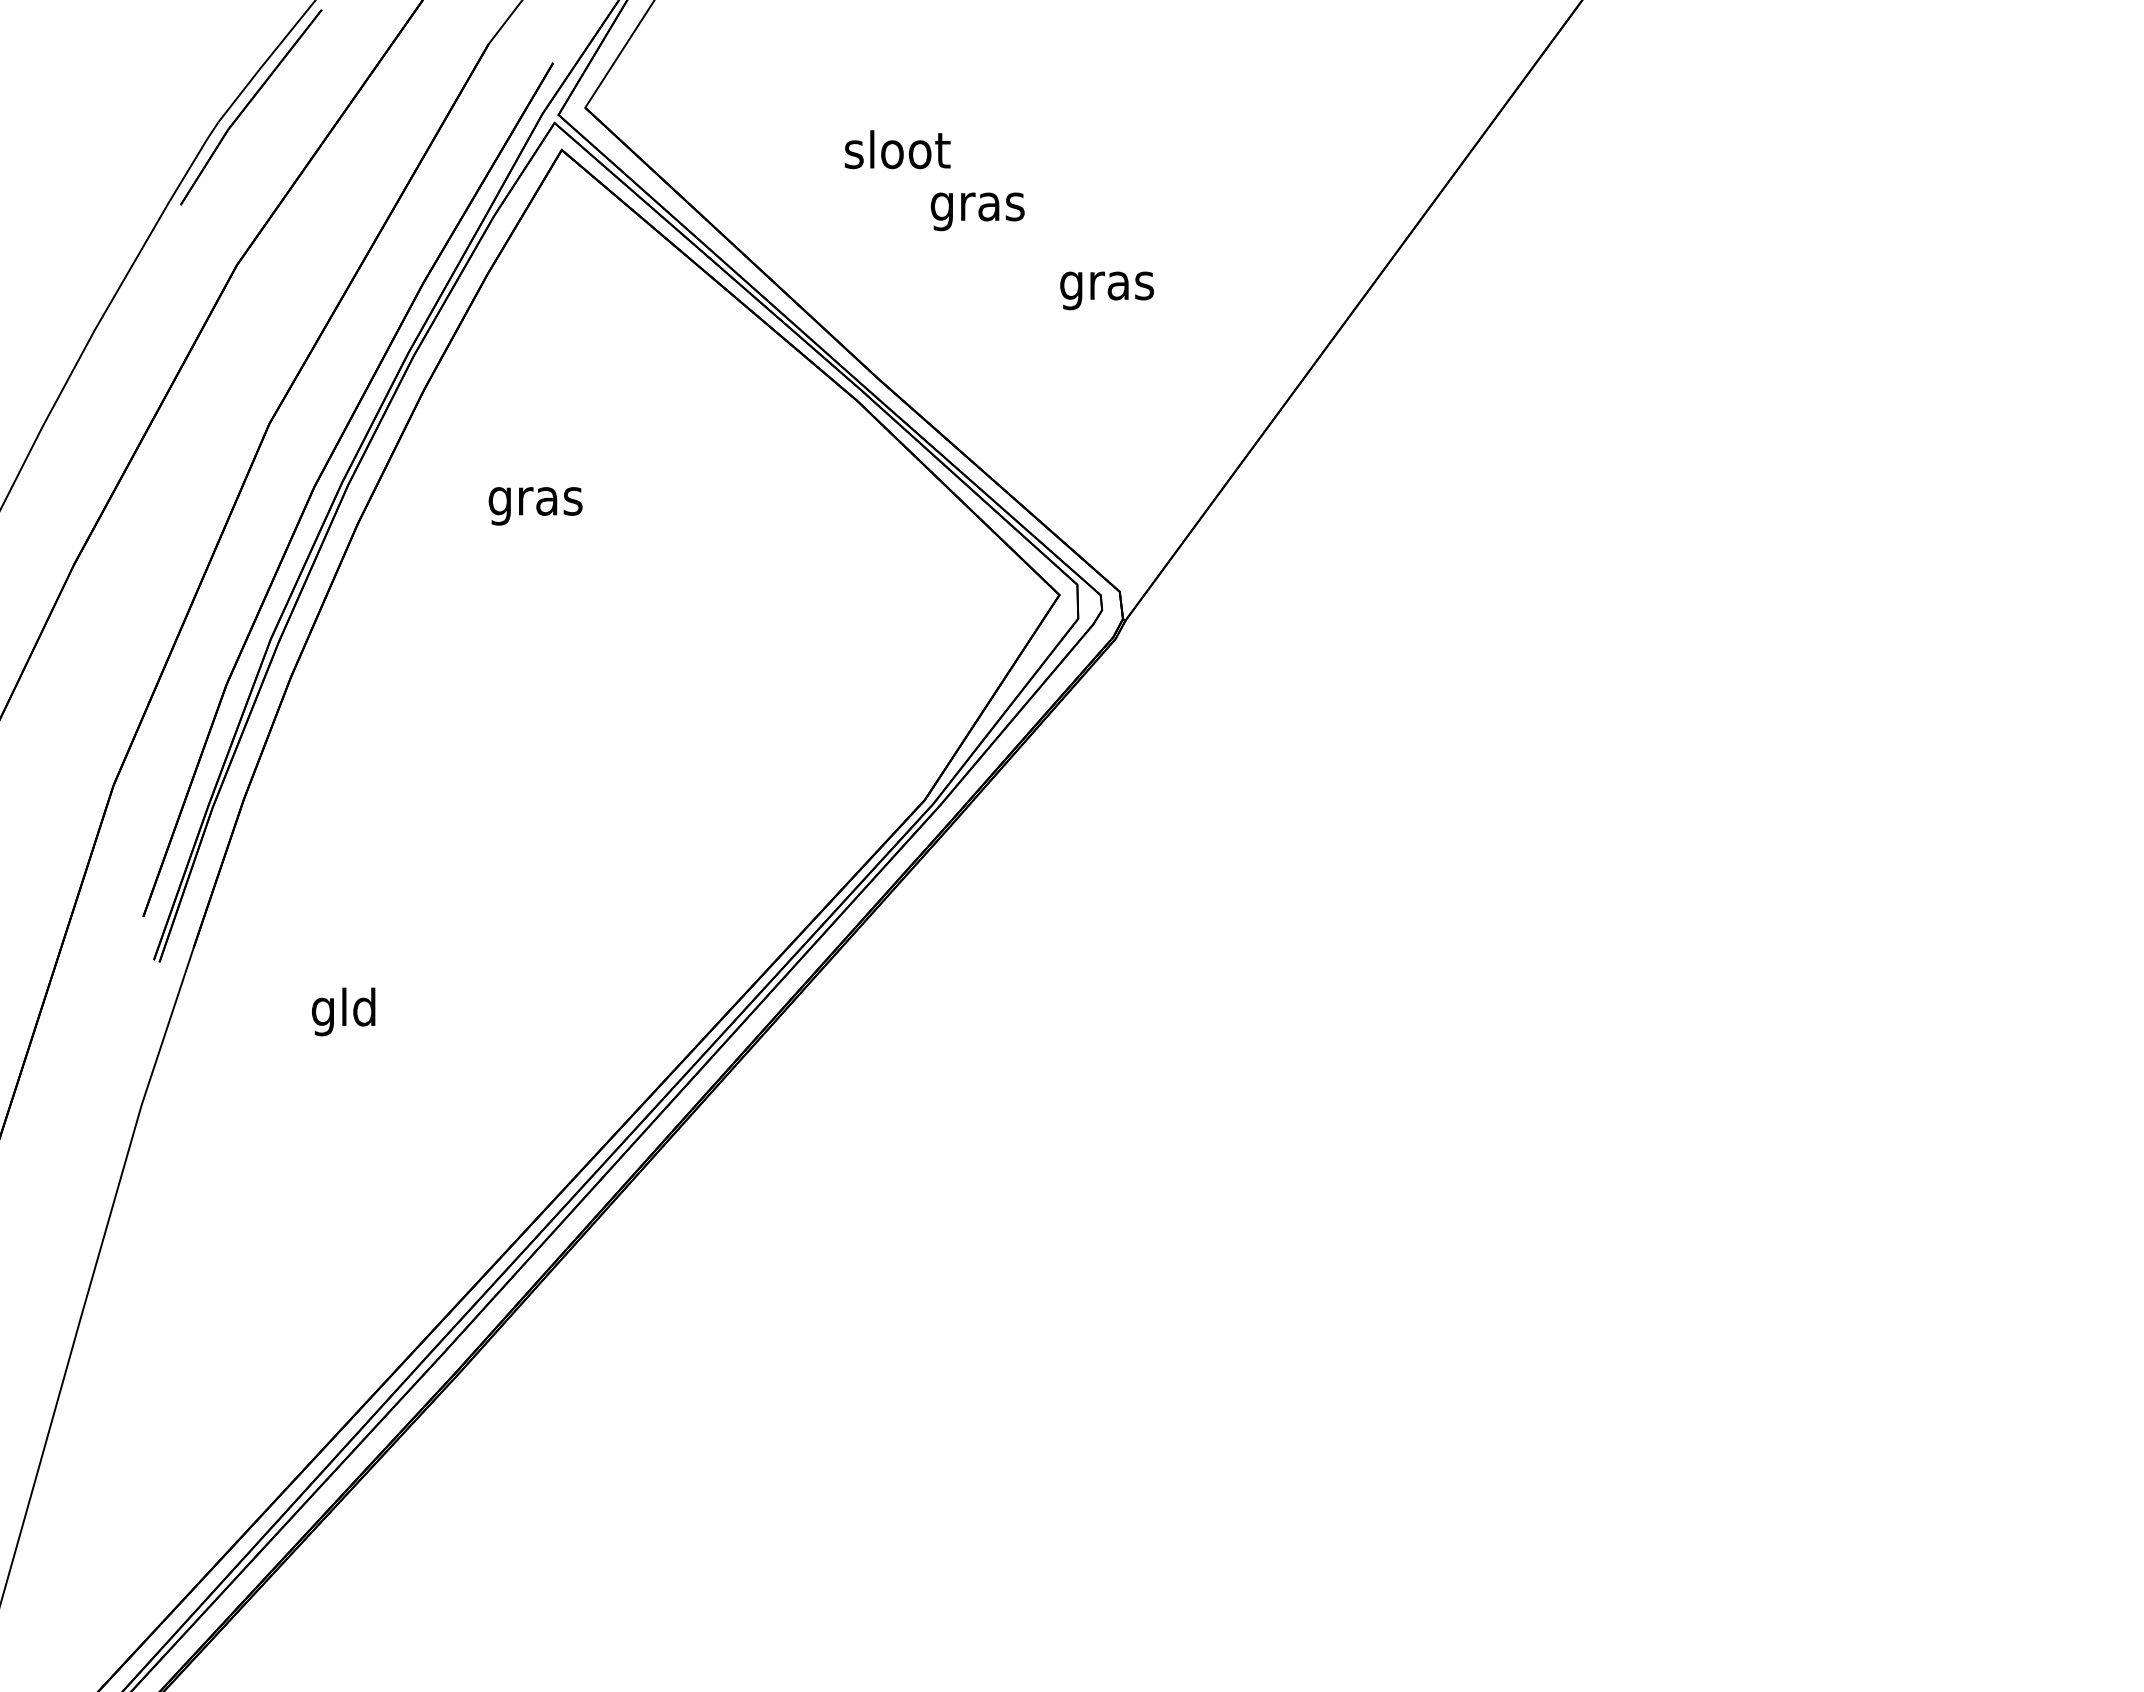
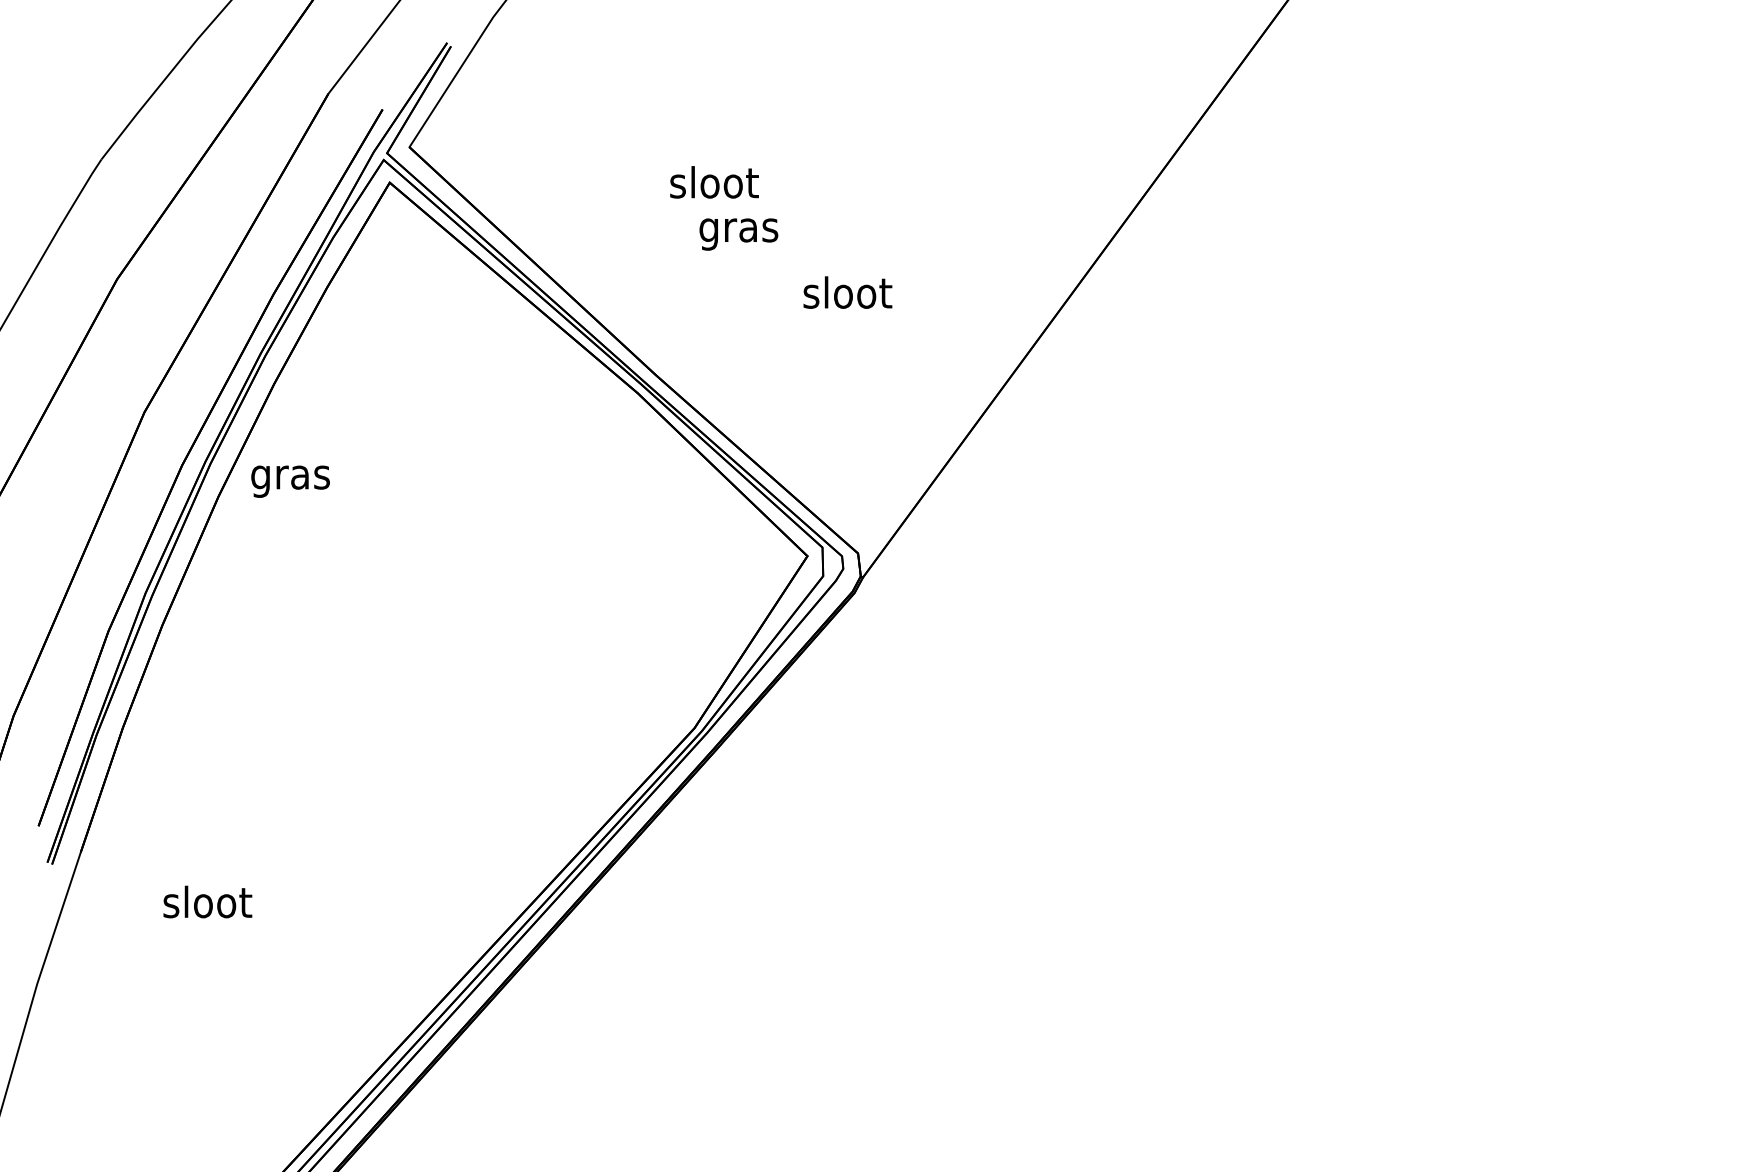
part: (251, 107) -> (129, 146), removed
text: (897, 149) -> (714, 182), moved
text: (1107, 285) -> (847, 296), gras -> sloot
text: (535, 506) -> (290, 481), moved
text: (344, 1011) -> (207, 905), gld -> sloot

